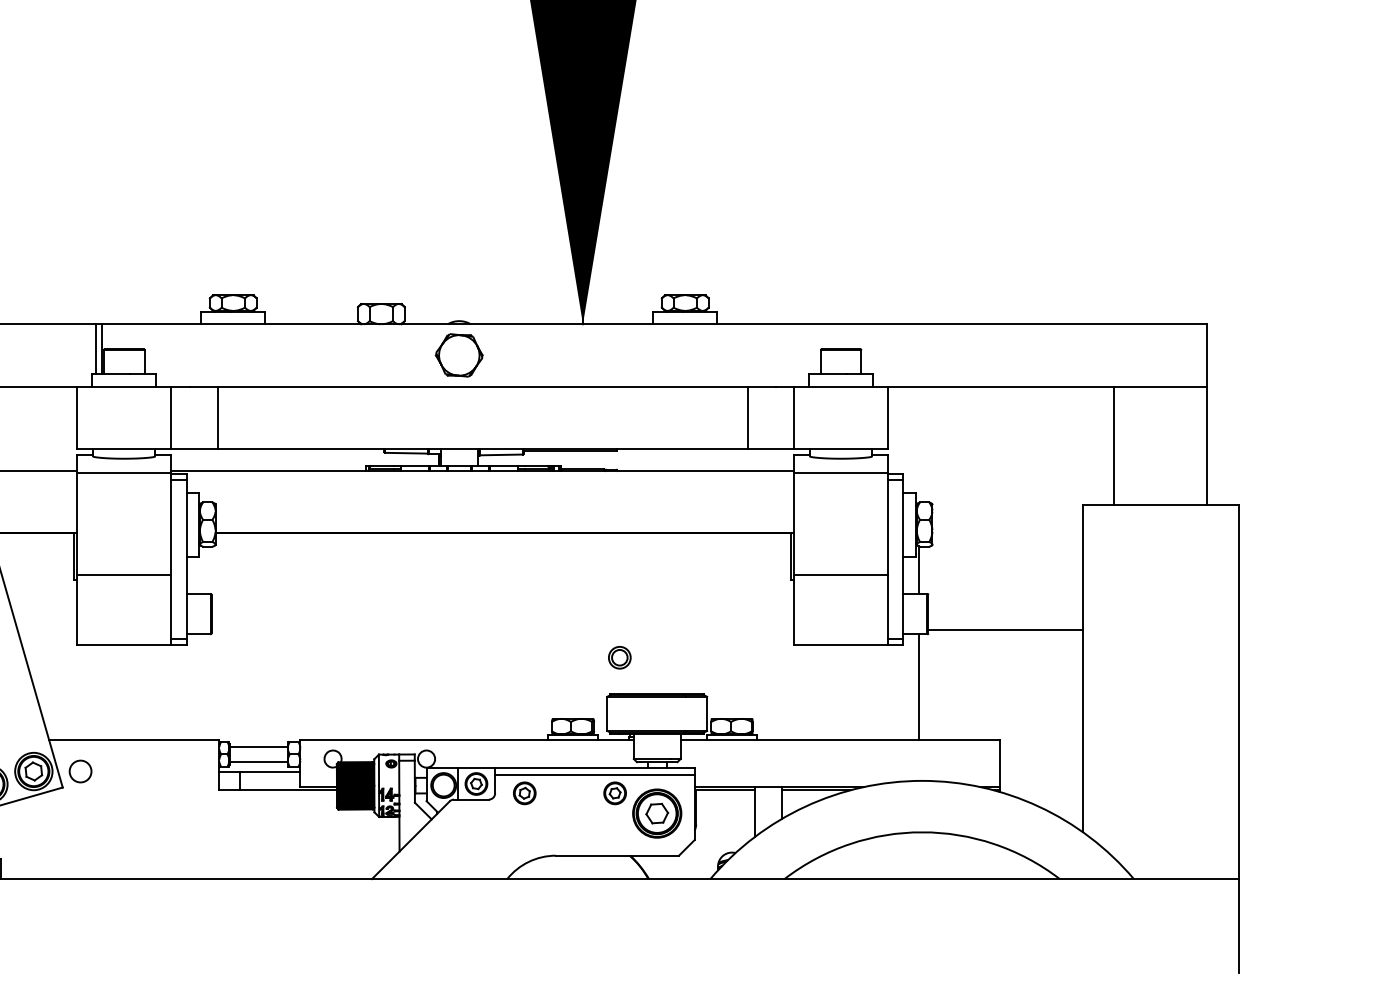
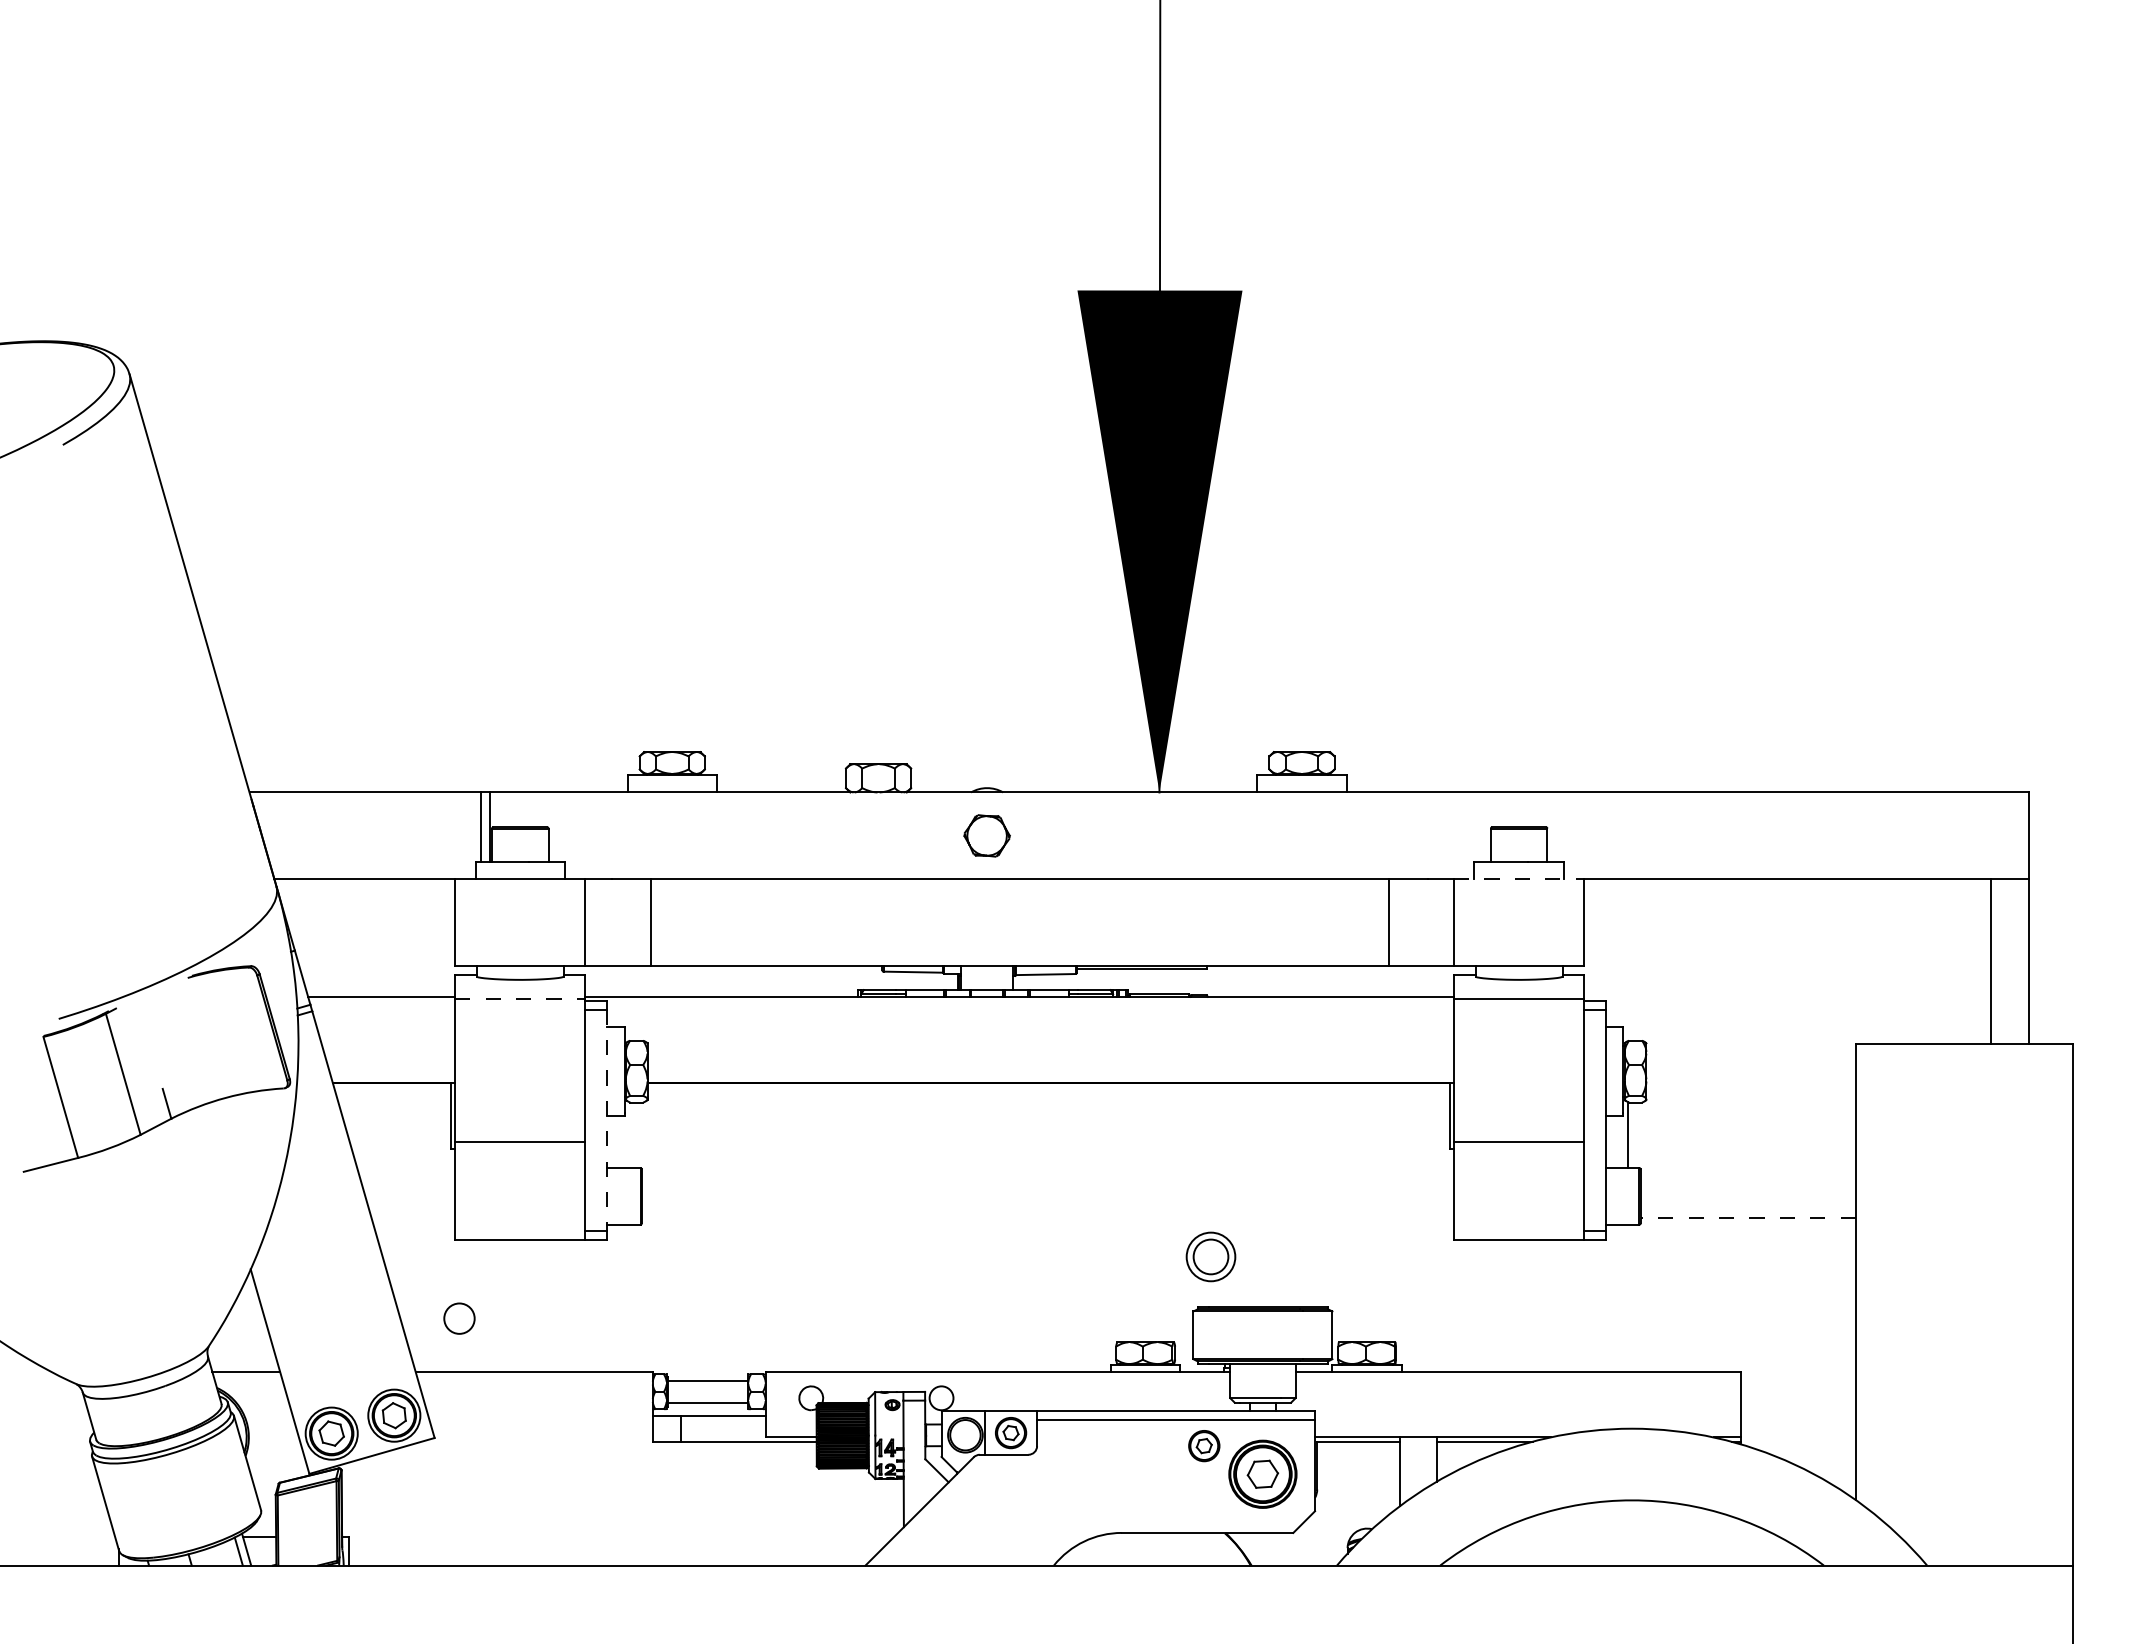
part: (458, 355) -> (986, 835), size x0.7
line: (841, 386) -> (1519, 879), solid -> dashed
line: (1114, 445) -> (1991, 961), moved
line: (124, 472) -> (520, 999), solid -> dashed
line: (186, 559) -> (607, 1120), solid -> dashed
line: (1005, 630) -> (1747, 1218), solid -> dashed
part: (619, 658) -> (1210, 1257), size x1.6
line: (918, 687) -> (1627, 1298), removed
circle: (80, 771) -> (459, 1318), moved
part: (524, 793) -> (1078, 1446), removed

